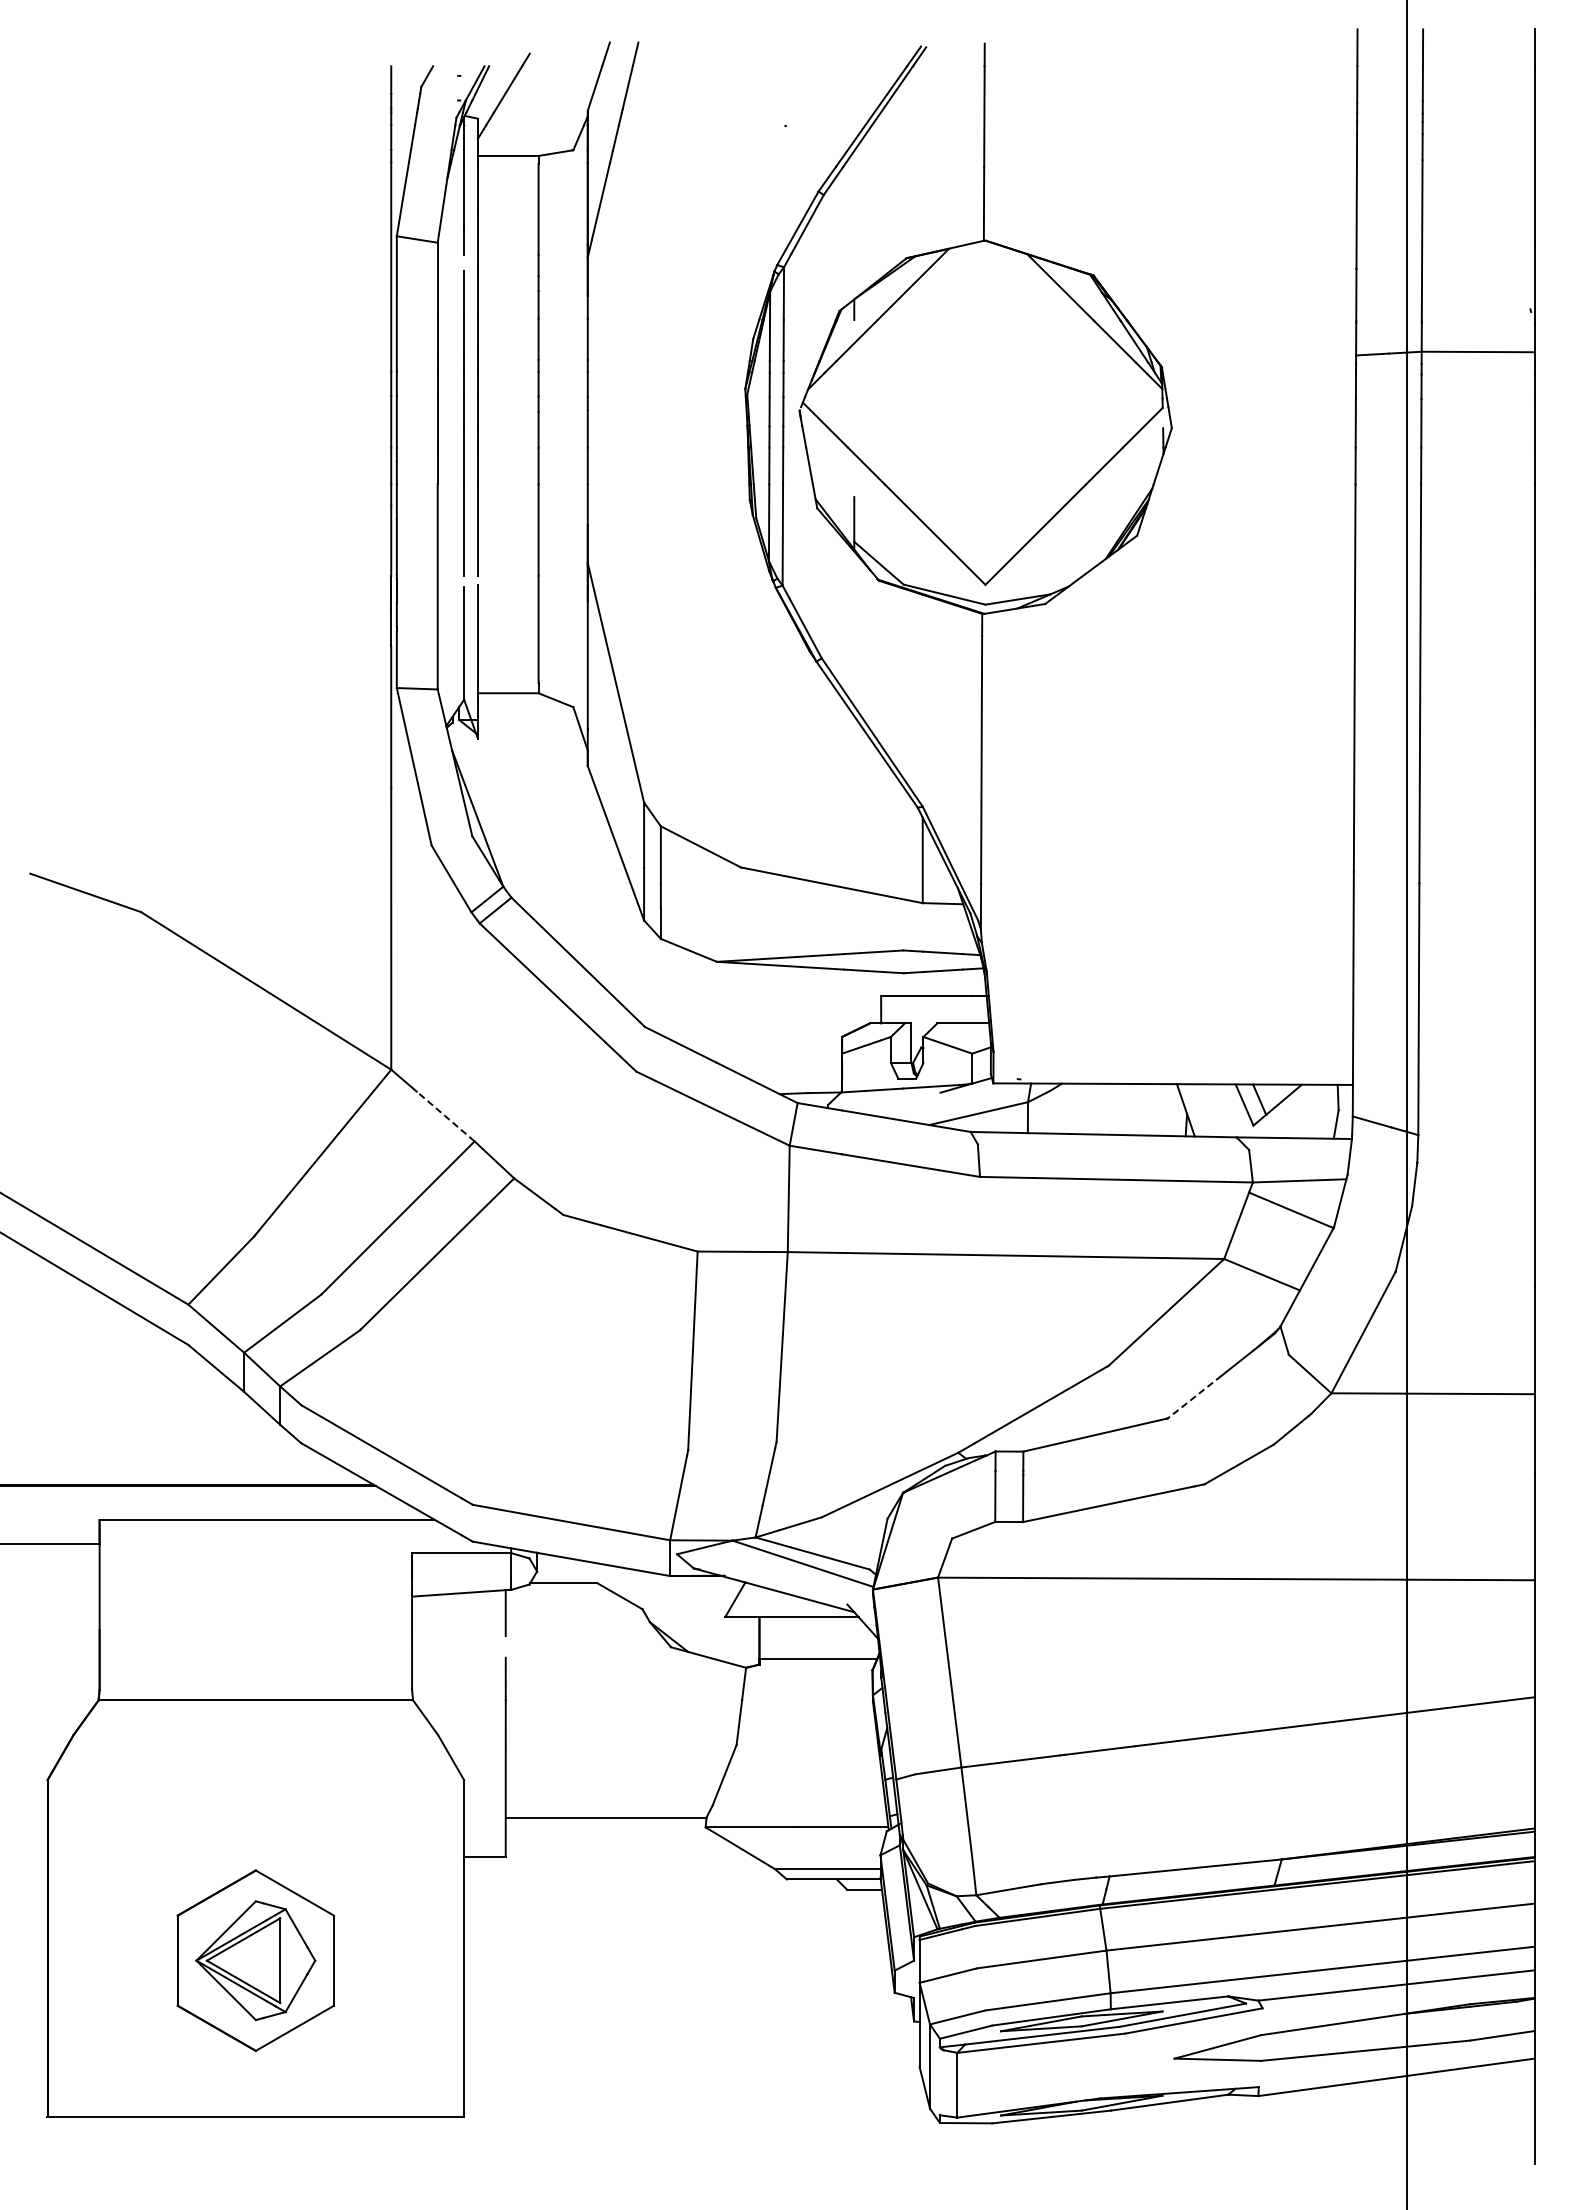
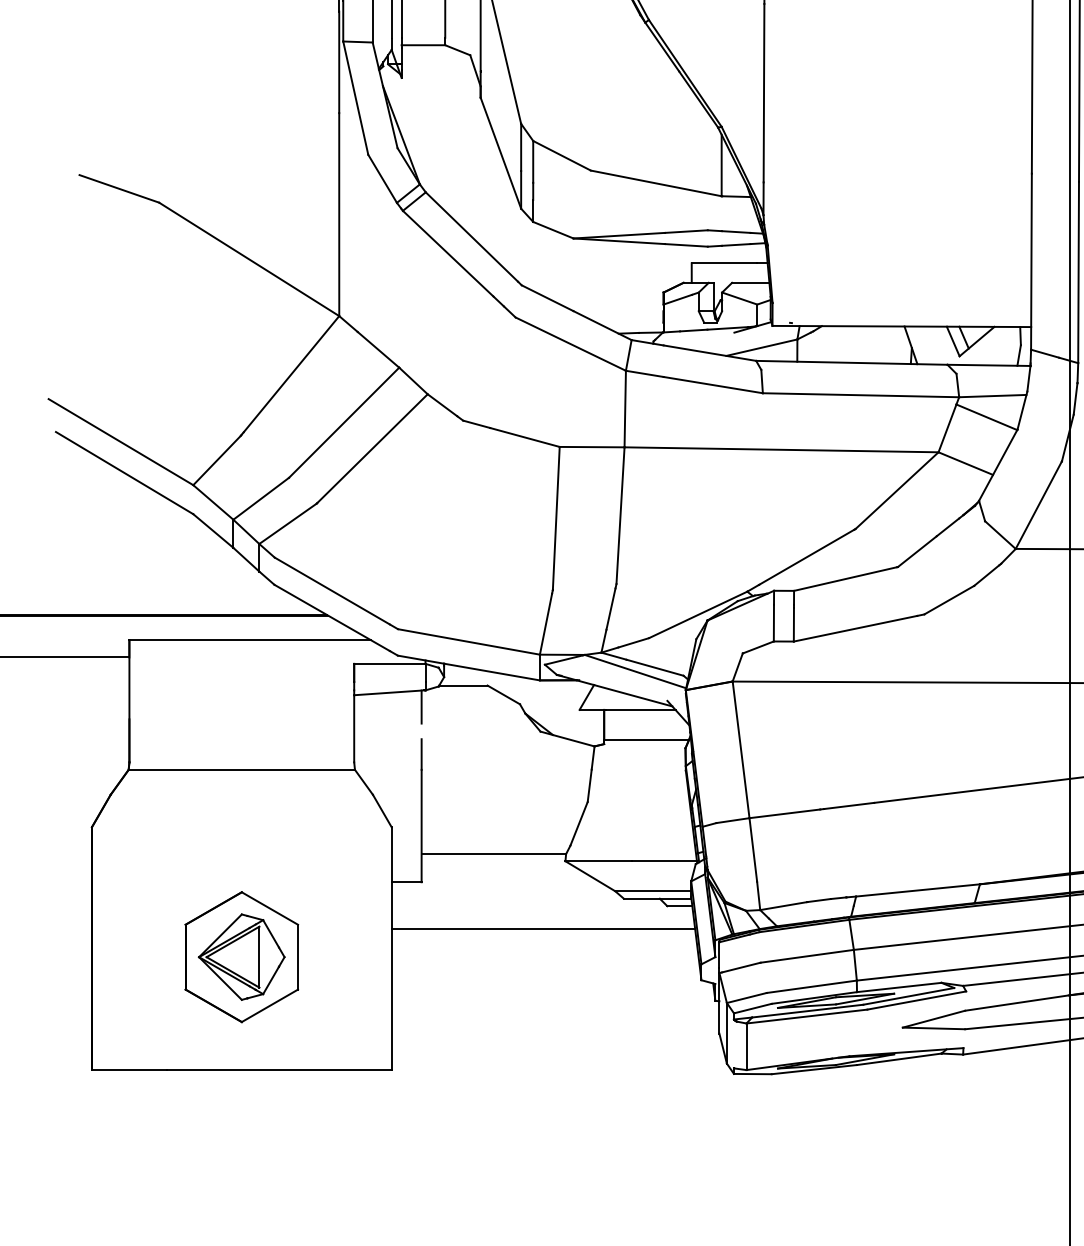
line: (445, 1116) -> (378, 349), dashed -> solid
line: (1194, 1397) -> (917, 551), dashed -> solid
line: (674, 1920) -> (543, 928), added

